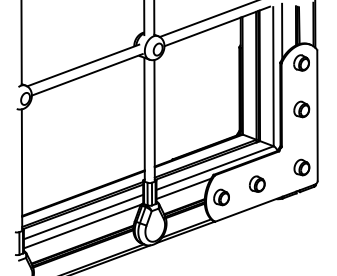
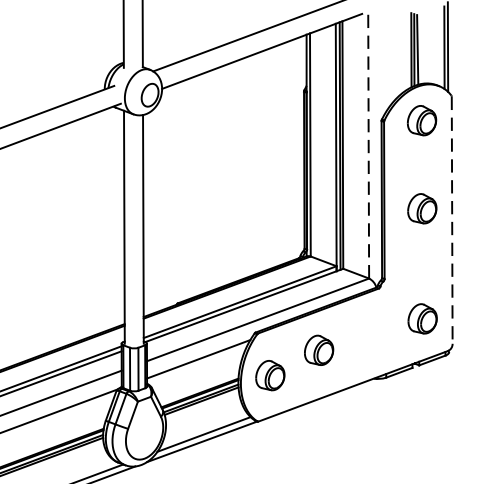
line: (282, 31) -> (385, 60), removed
line: (273, 76) -> (368, 146), solid -> dashed
line: (317, 116) -> (452, 222), solid -> dashed
part: (257, 183) -> (319, 349), moved

